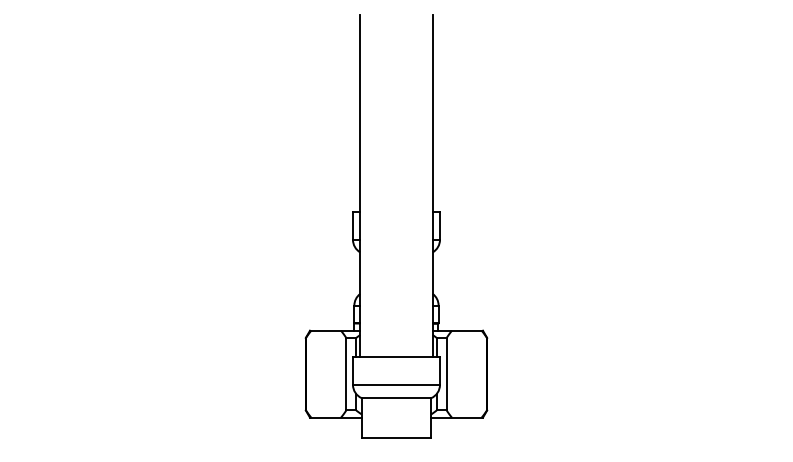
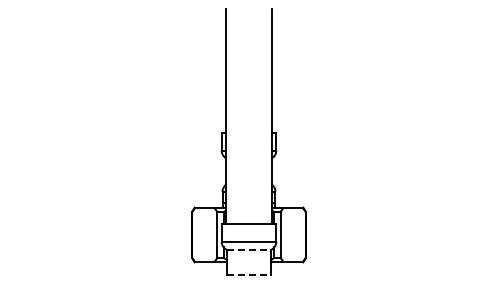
line: (397, 398) -> (249, 250), solid -> dashed
line: (397, 438) -> (249, 275), solid -> dashed

